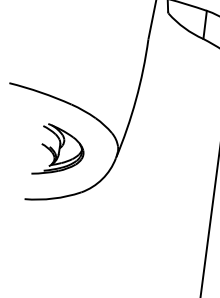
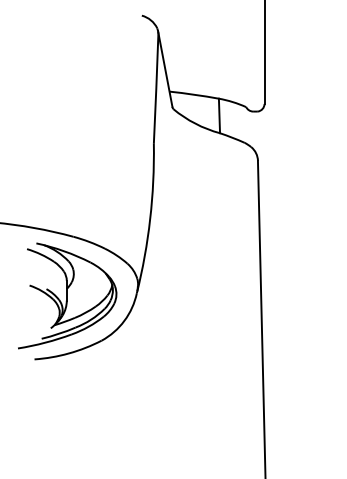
part: (59, 151) -> (67, 295), size x1.67

